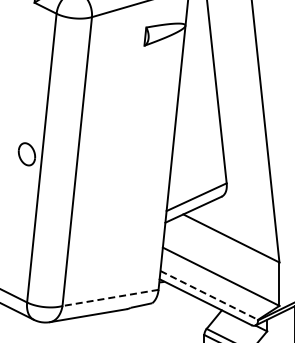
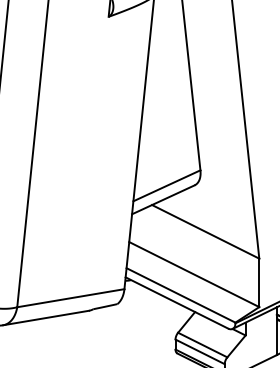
line: (209, 295) -> (181, 295), dashed -> solid
line: (110, 297) -> (70, 297), dashed -> solid

